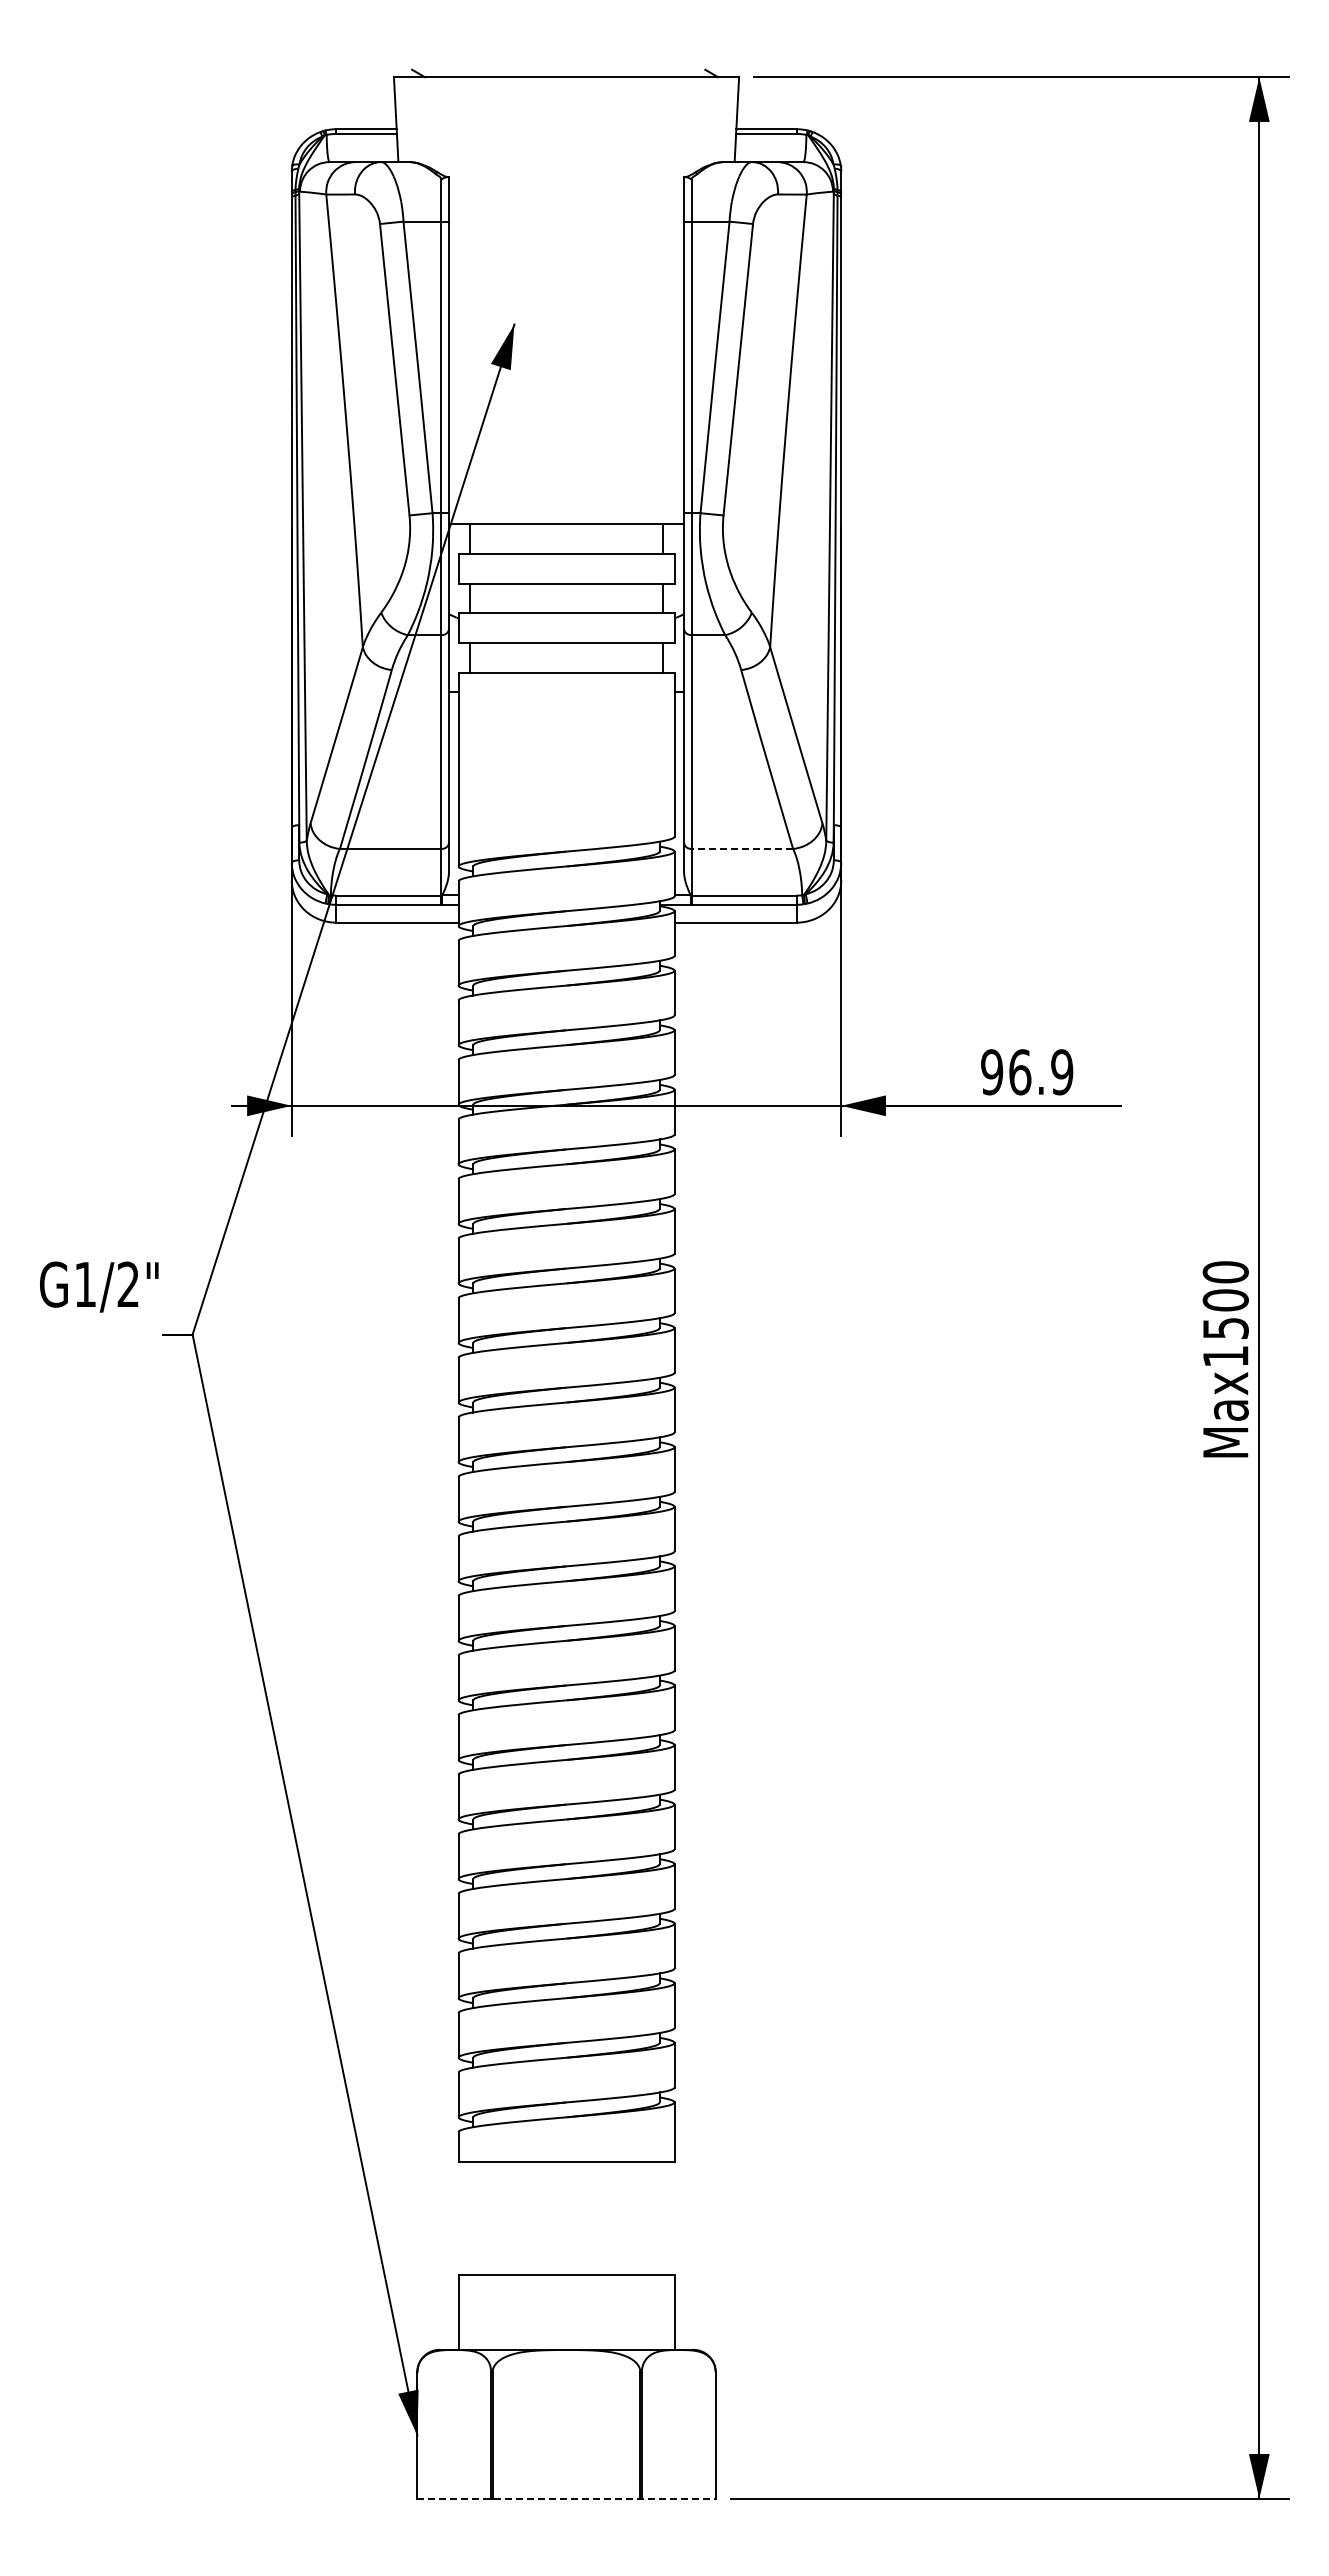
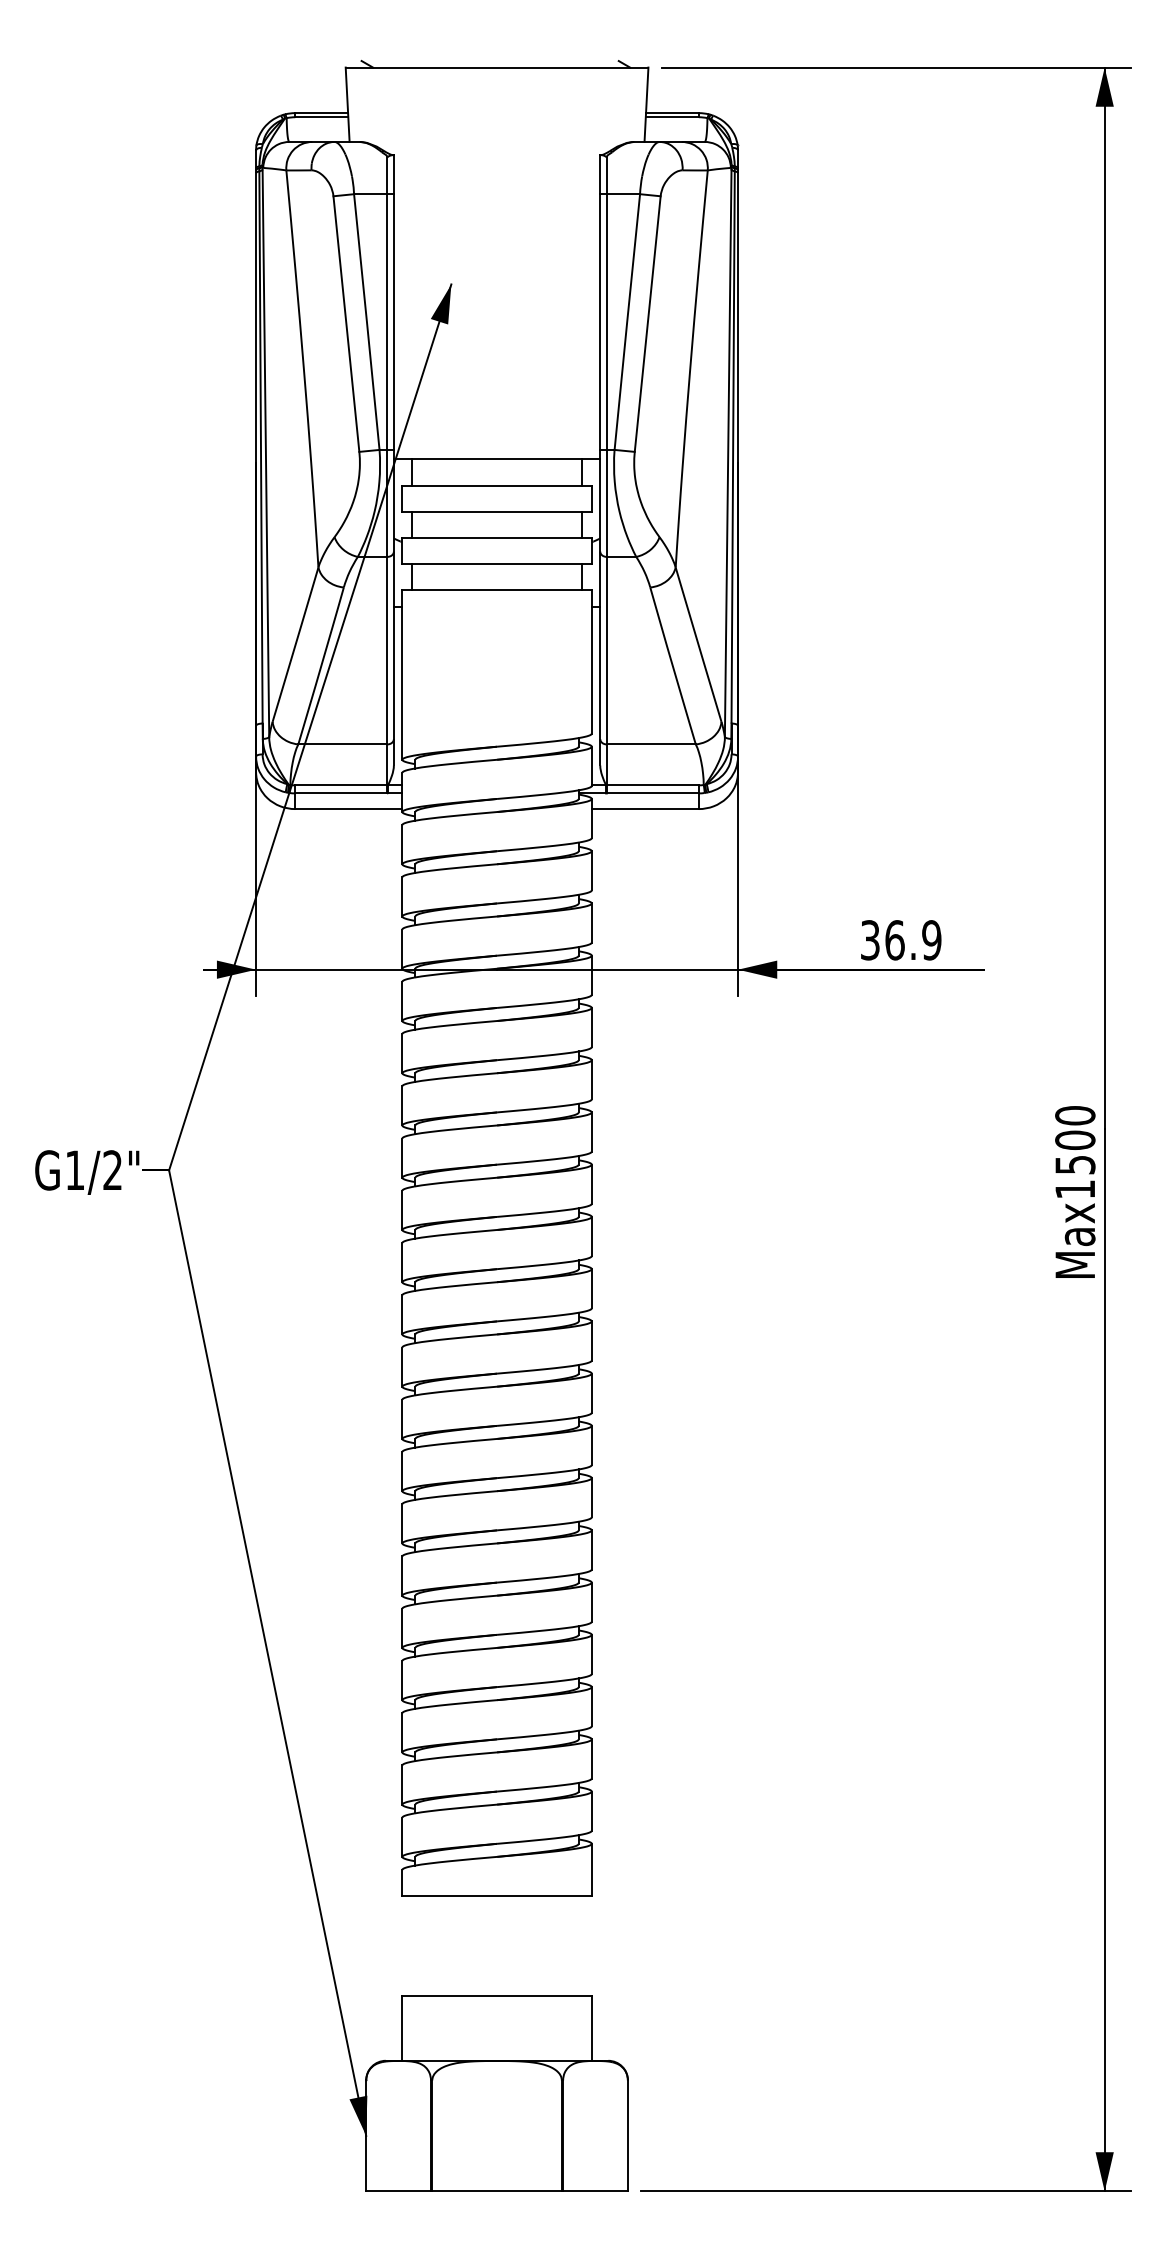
line: (742, 848) -> (651, 744), dashed -> solid
text: (992, 1072) -> (870, 940), 96.9 -> 36.9
text: (99, 1286) -> (87, 1172), moved
line: (567, 2498) -> (497, 2191), dashed -> solid

